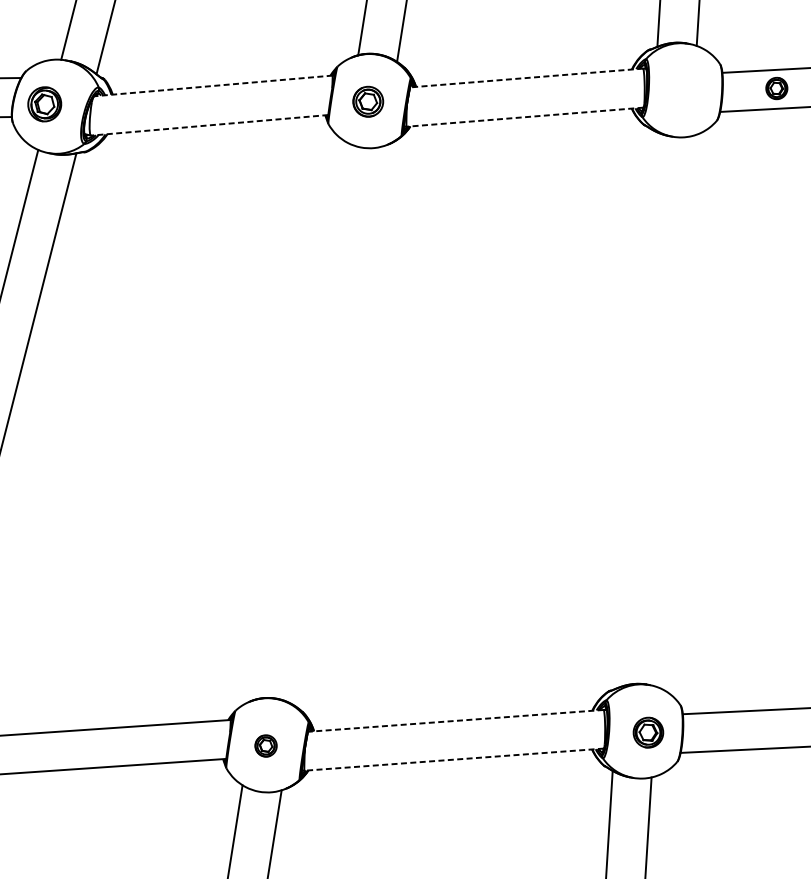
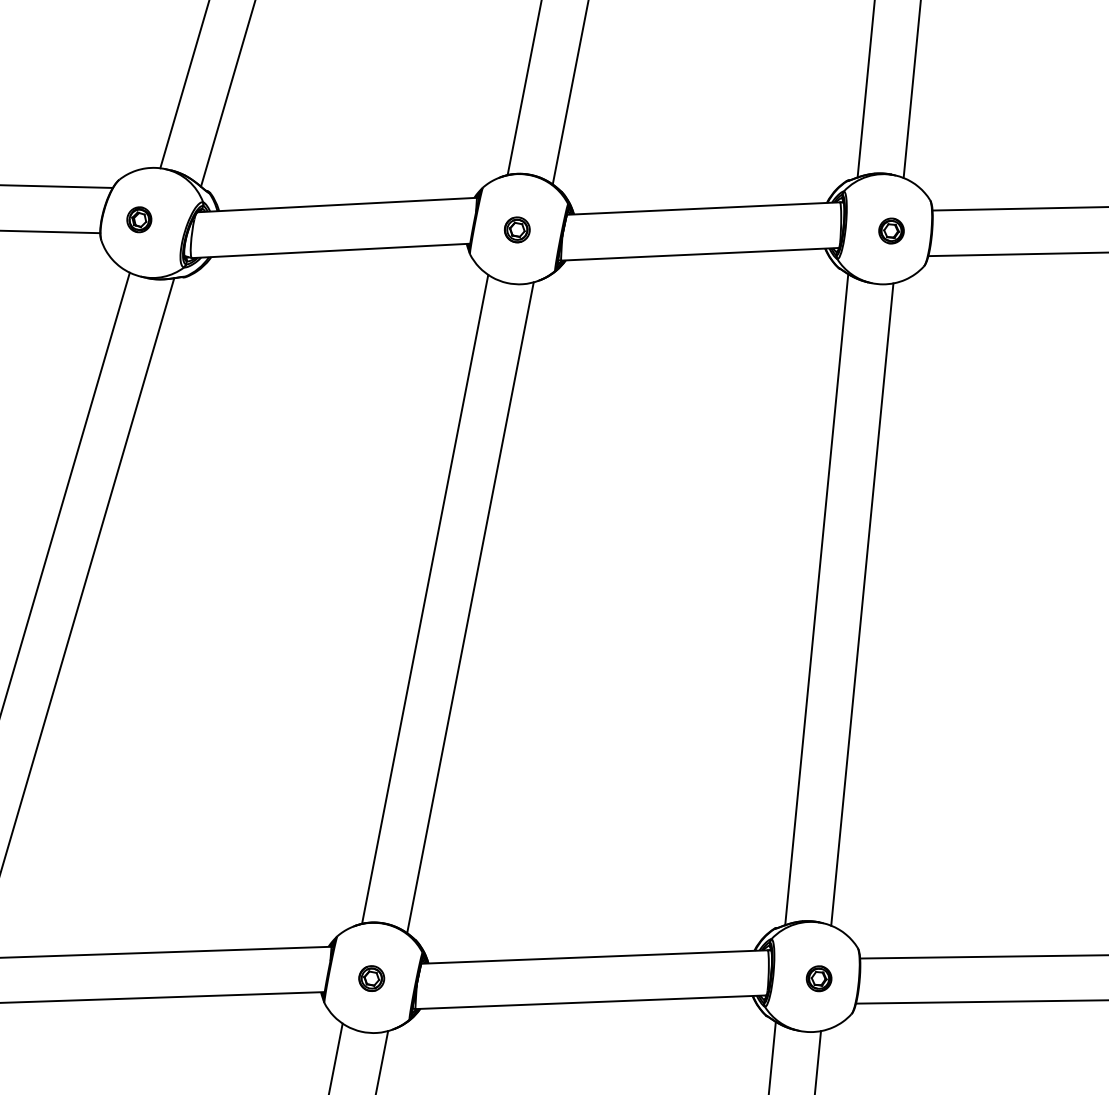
line: (526, 77) -> (703, 208), dashed -> solid
line: (213, 86) -> (337, 205), dashed -> solid
part: (776, 88) -> (891, 230), moved
part: (367, 101) -> (516, 229), size x0.71
part: (44, 104) -> (139, 219), size x0.62
line: (524, 117) -> (699, 254), dashed -> solid
line: (209, 124) -> (330, 250), dashed -> solid
line: (634, 408) -> (816, 599), added
line: (674, 411) -> (862, 604), added
line: (300, 419) -> (425, 598), added
line: (339, 425) -> (470, 607), added
line: (455, 721) -> (594, 957), dashed -> solid
part: (647, 732) -> (818, 978), size x0.71
line: (454, 759) -> (591, 1002), dashed -> solid

